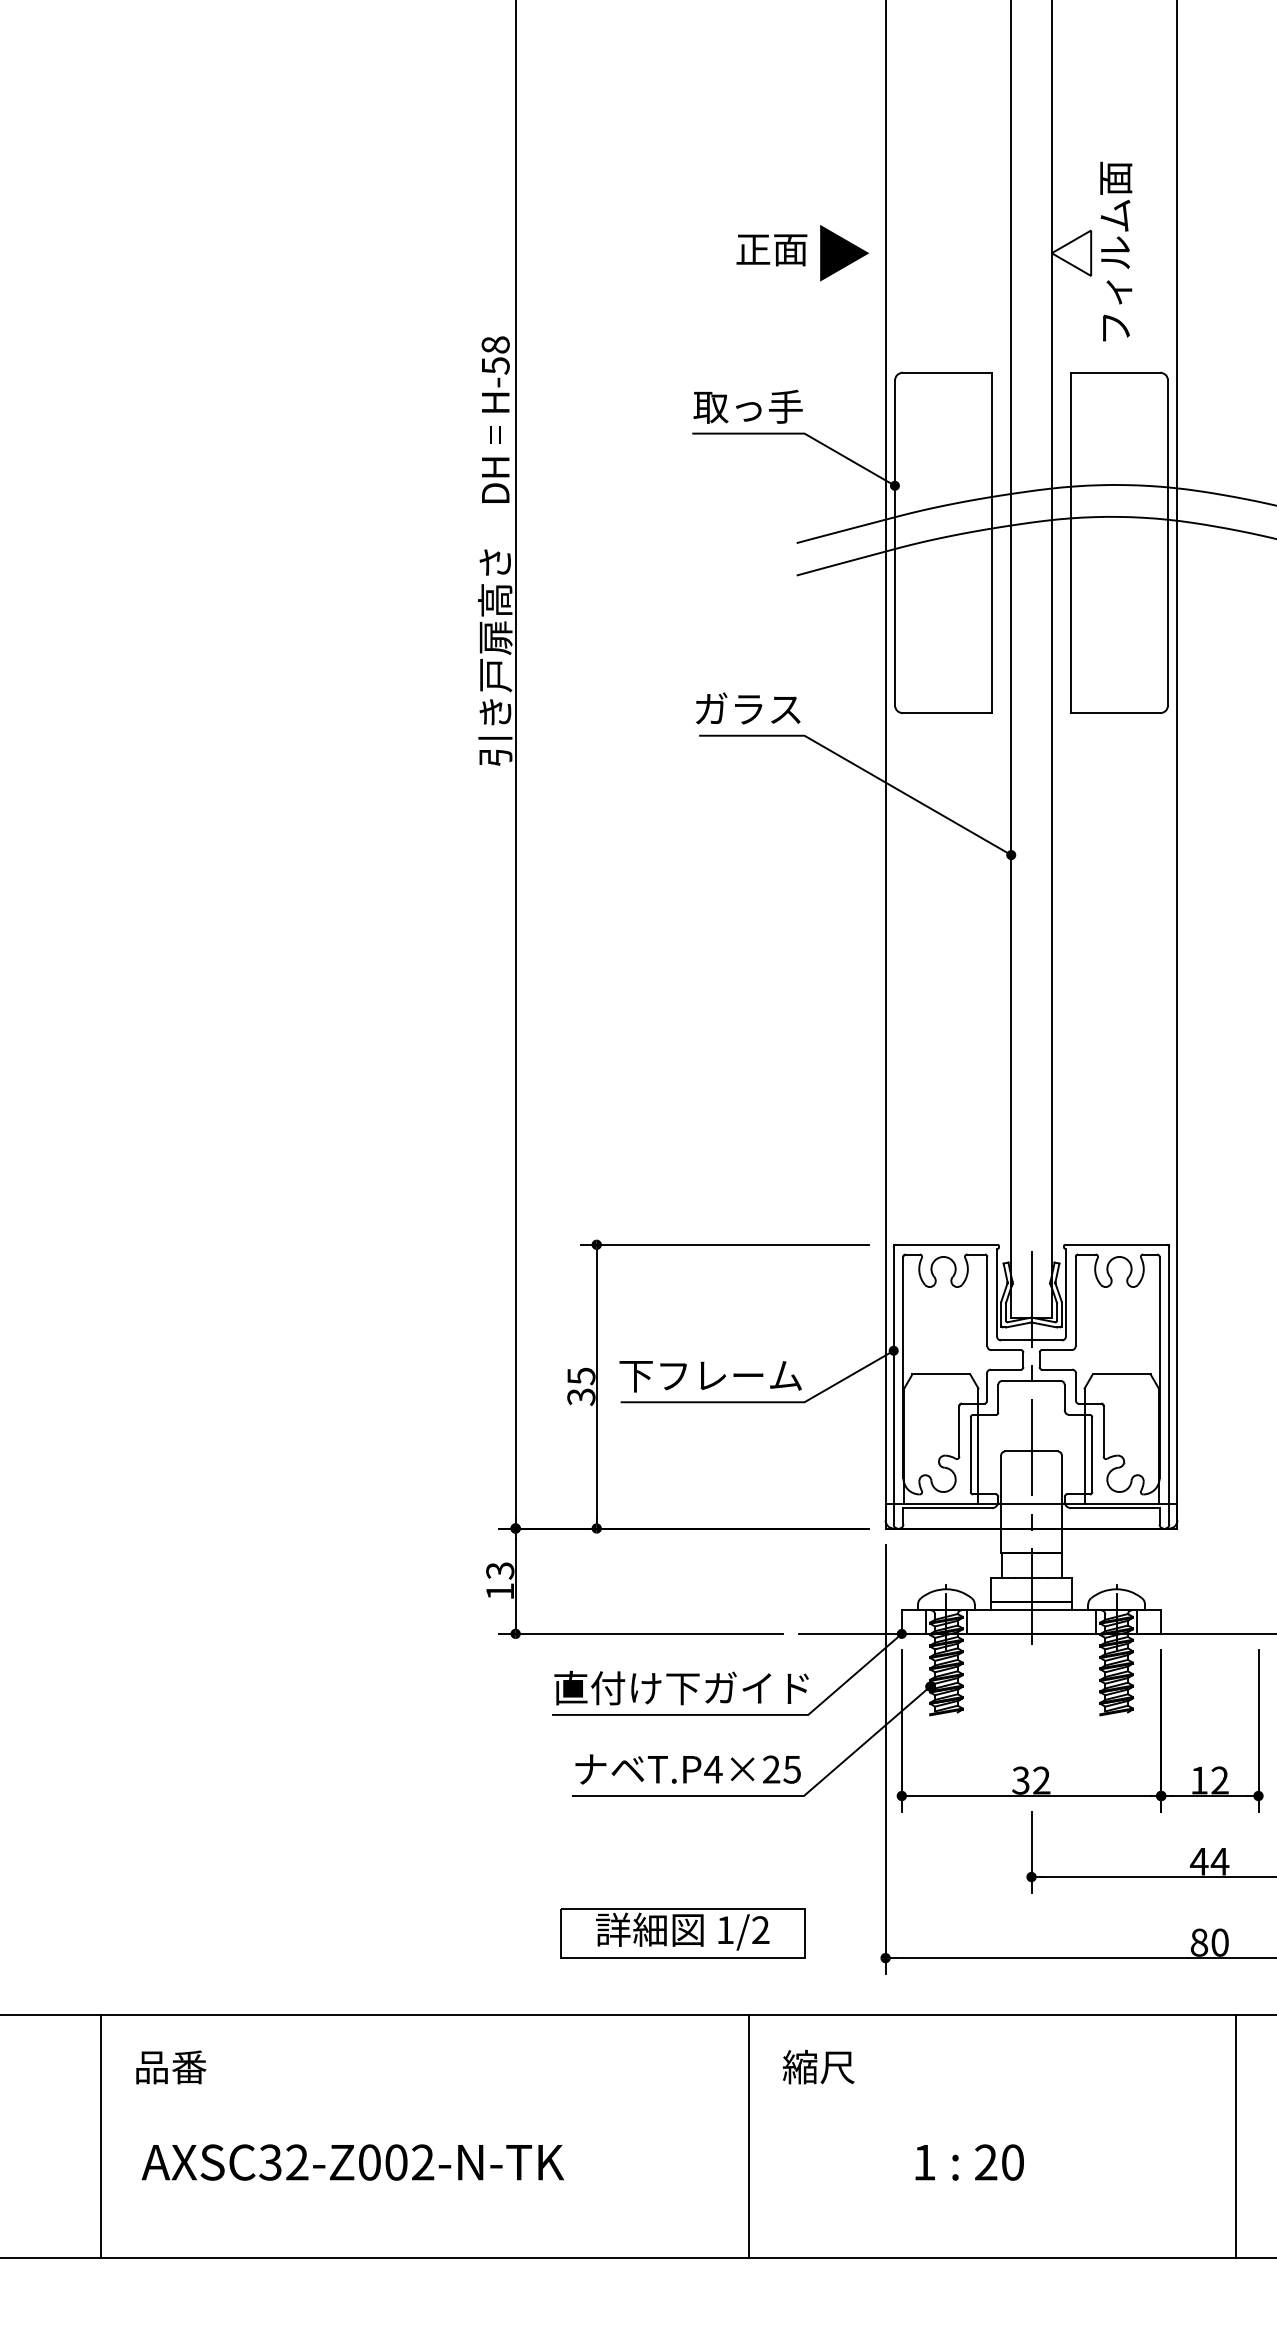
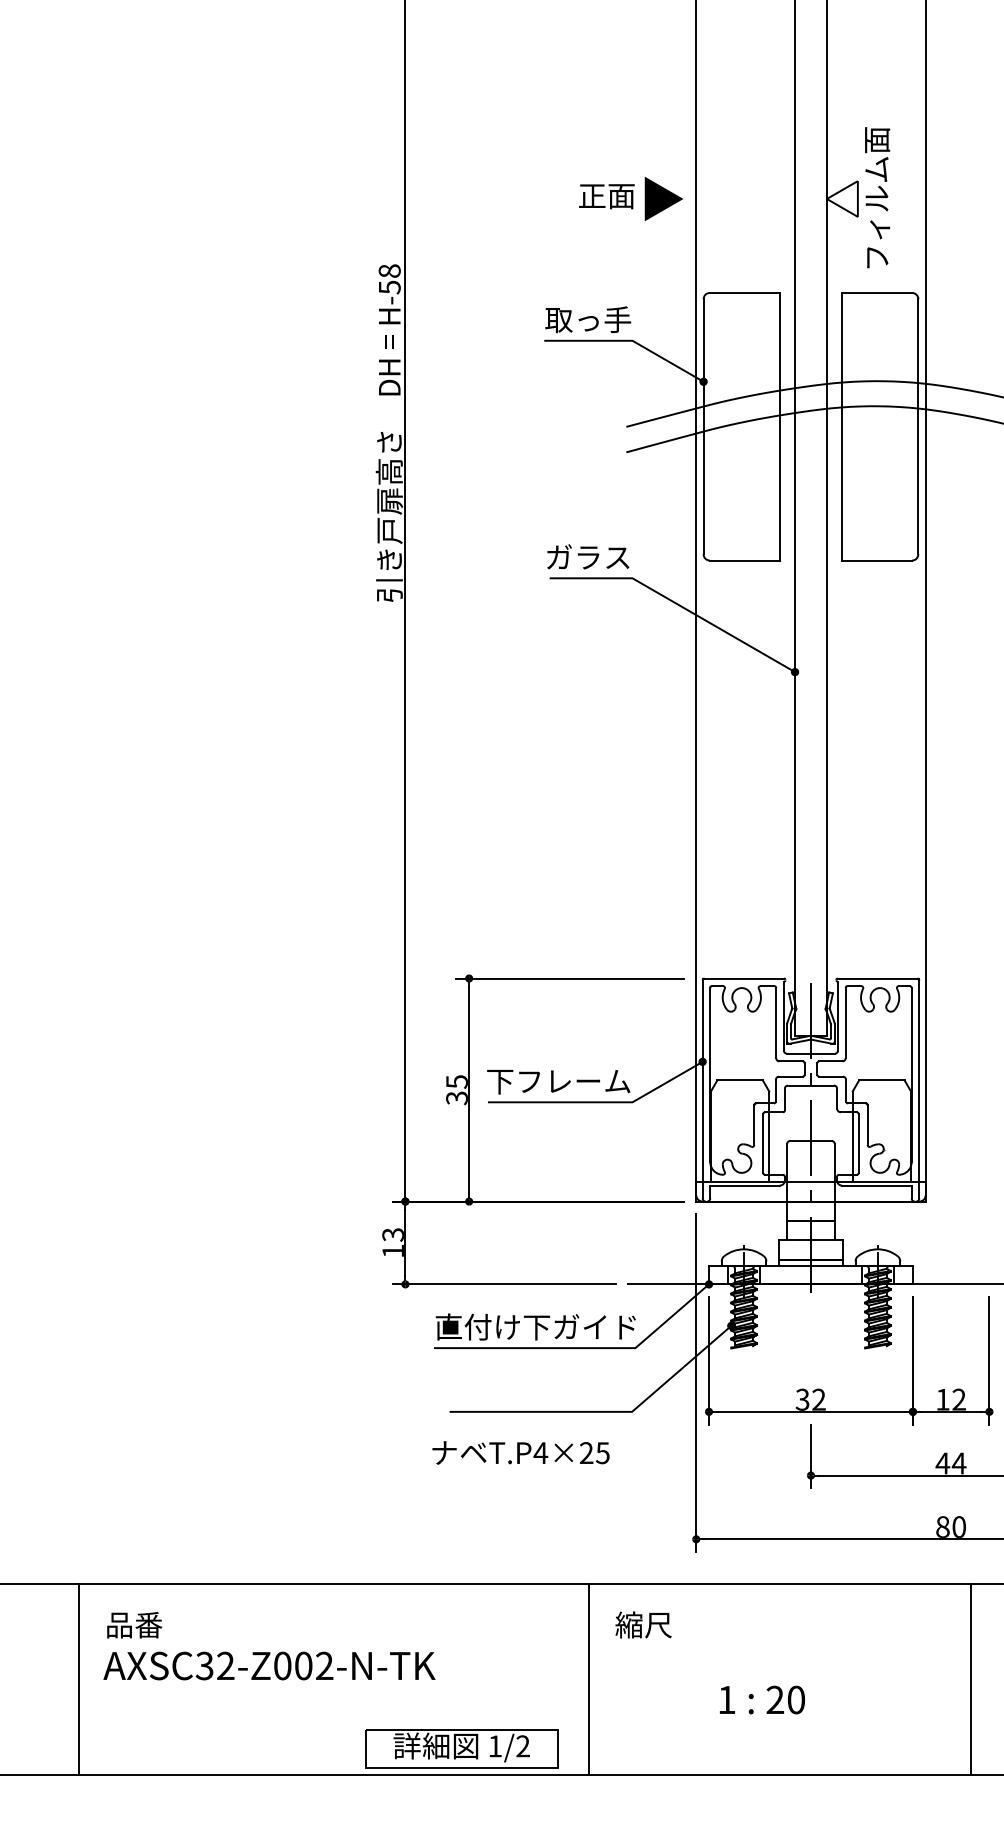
text: (687, 1768) -> (520, 1452), moved
part: (682, 1932) -> (461, 1748), moved
text: (352, 2161) -> (269, 1665), moved

